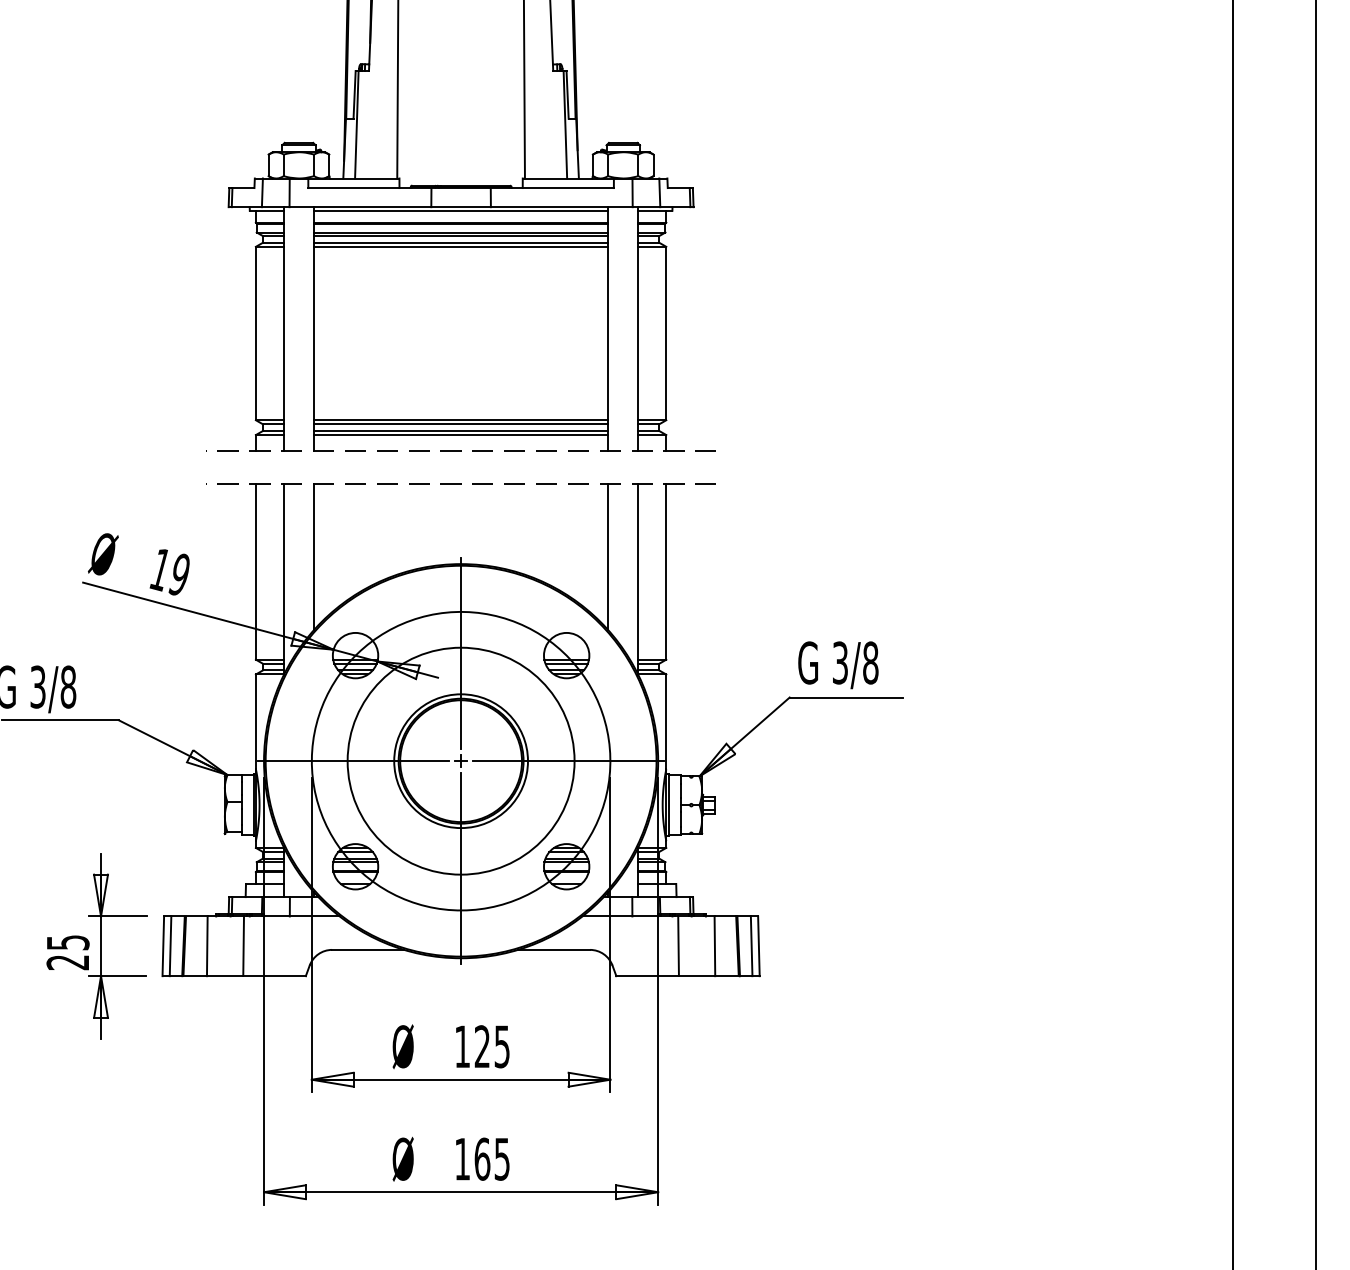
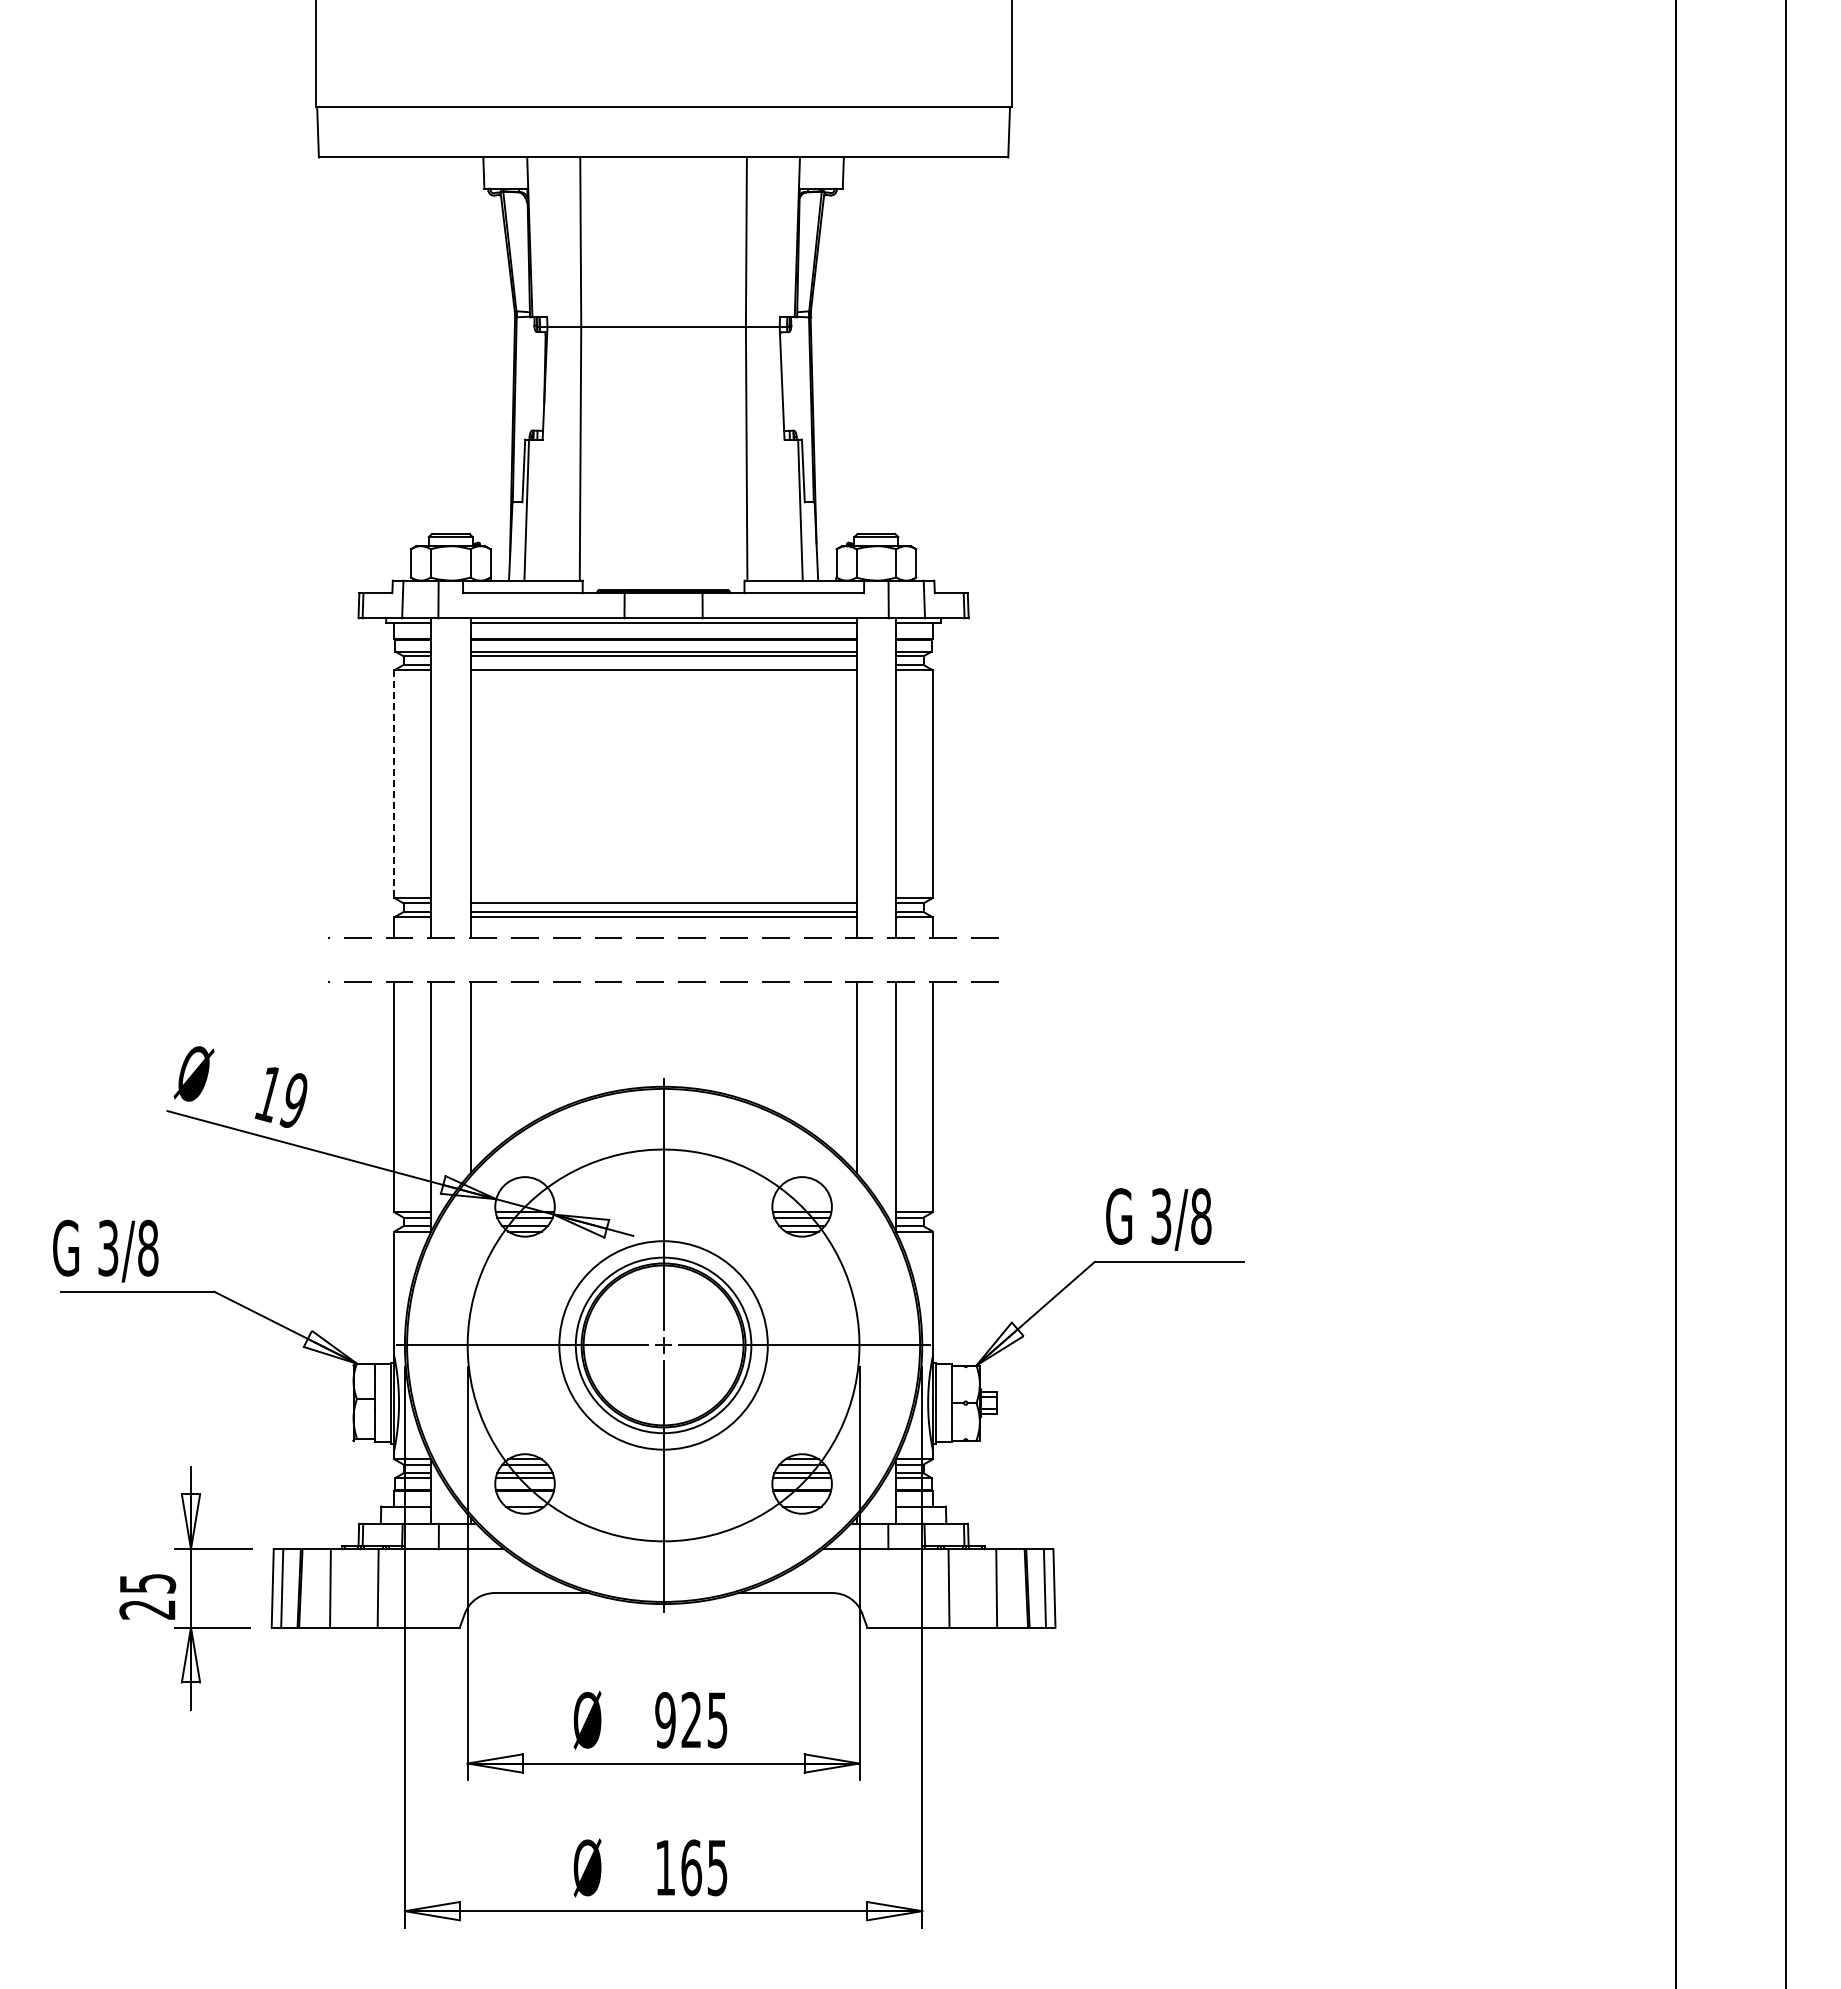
line: (461, 242) -> (663, 664), removed
line: (256, 333) -> (394, 784), solid -> dashed
line: (461, 419) -> (663, 897), removed
circle: (461, 761) -> (663, 1345), size x0.7
text: (462, 1046) -> (665, 1719), 125 -> 925

